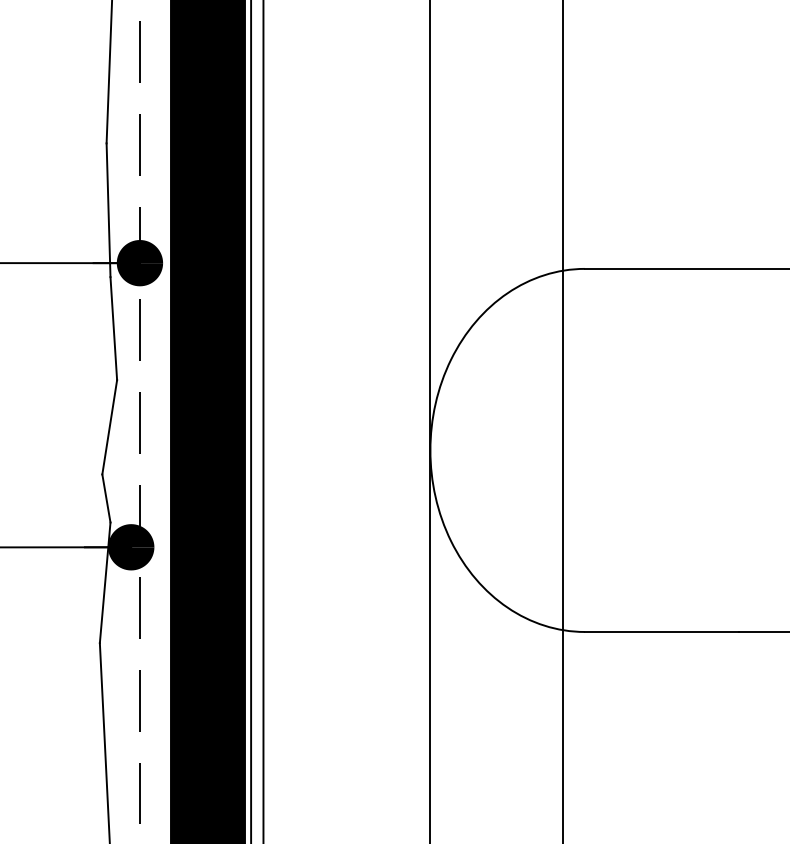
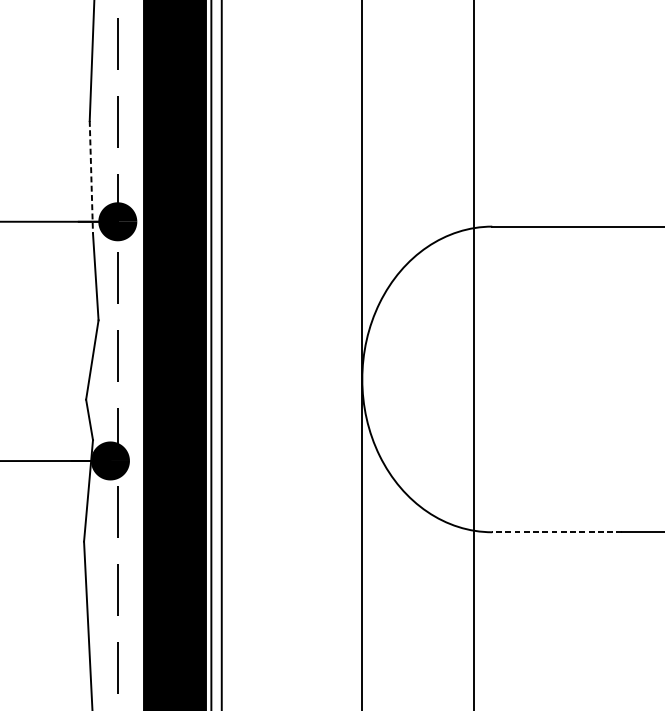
line: (108, 210) -> (91, 177), solid -> dashed
line: (661, 632) -> (556, 532), solid -> dashed

